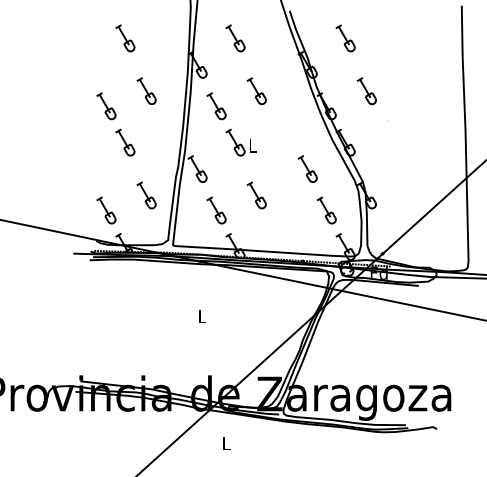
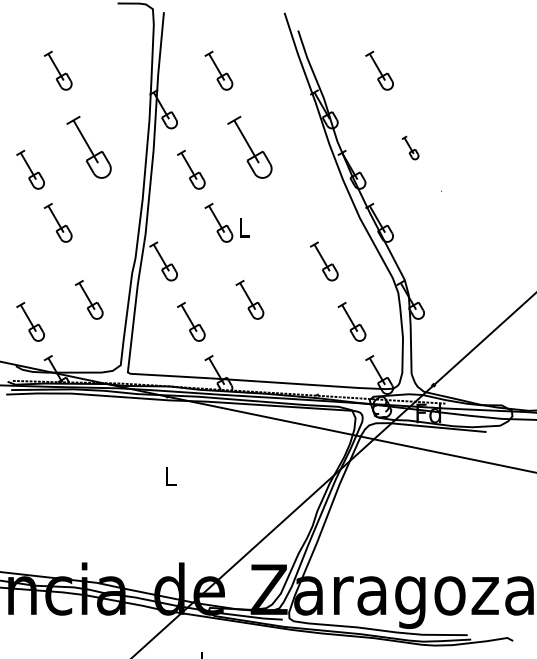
part: (146, 91) -> (89, 148), size x1.6
part: (256, 91) -> (249, 148), size x1.6
part: (366, 91) -> (410, 148), size x0.6

